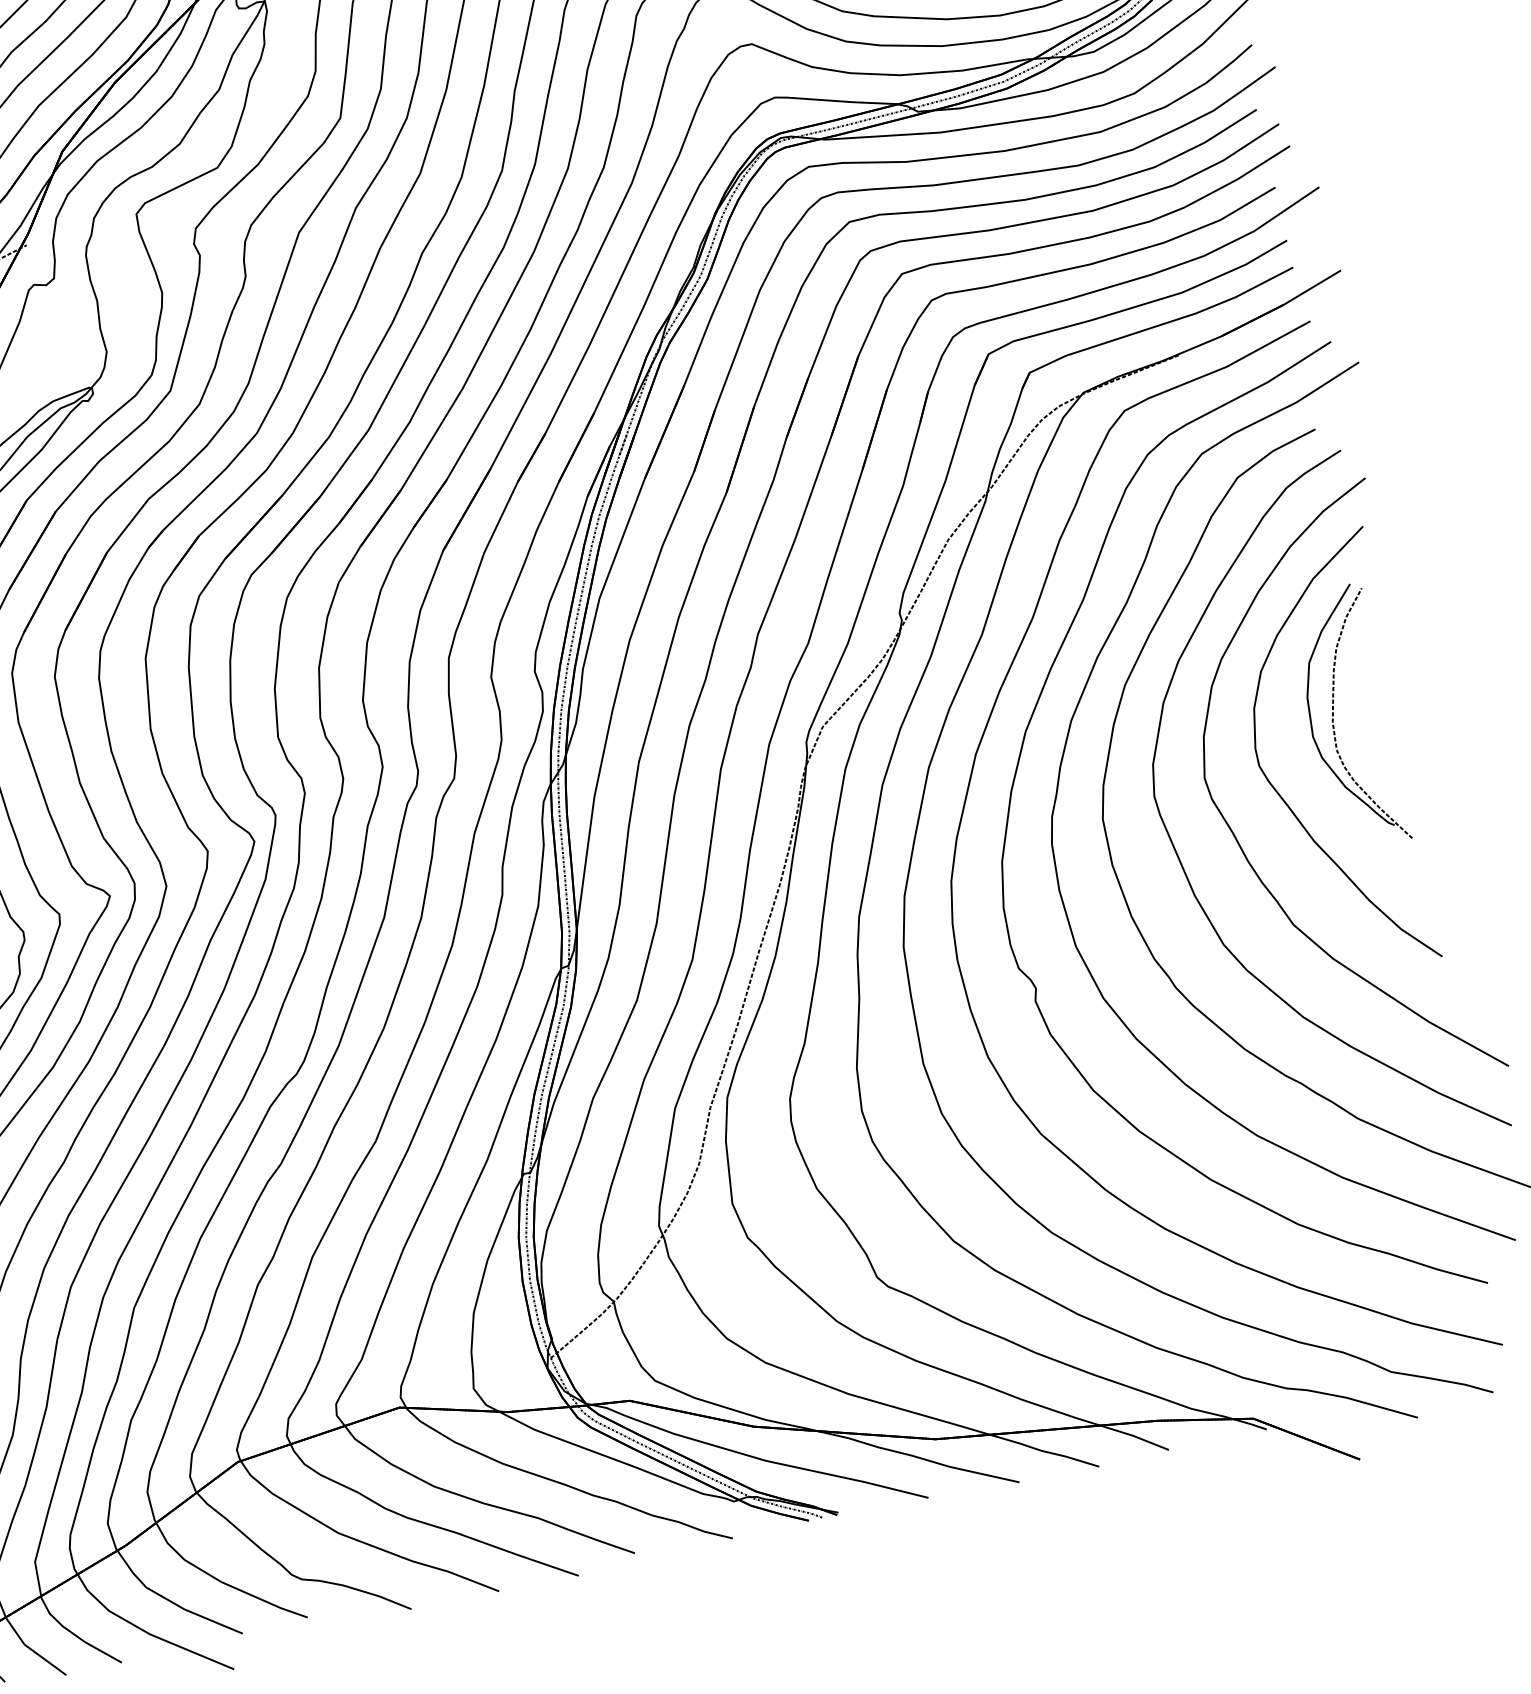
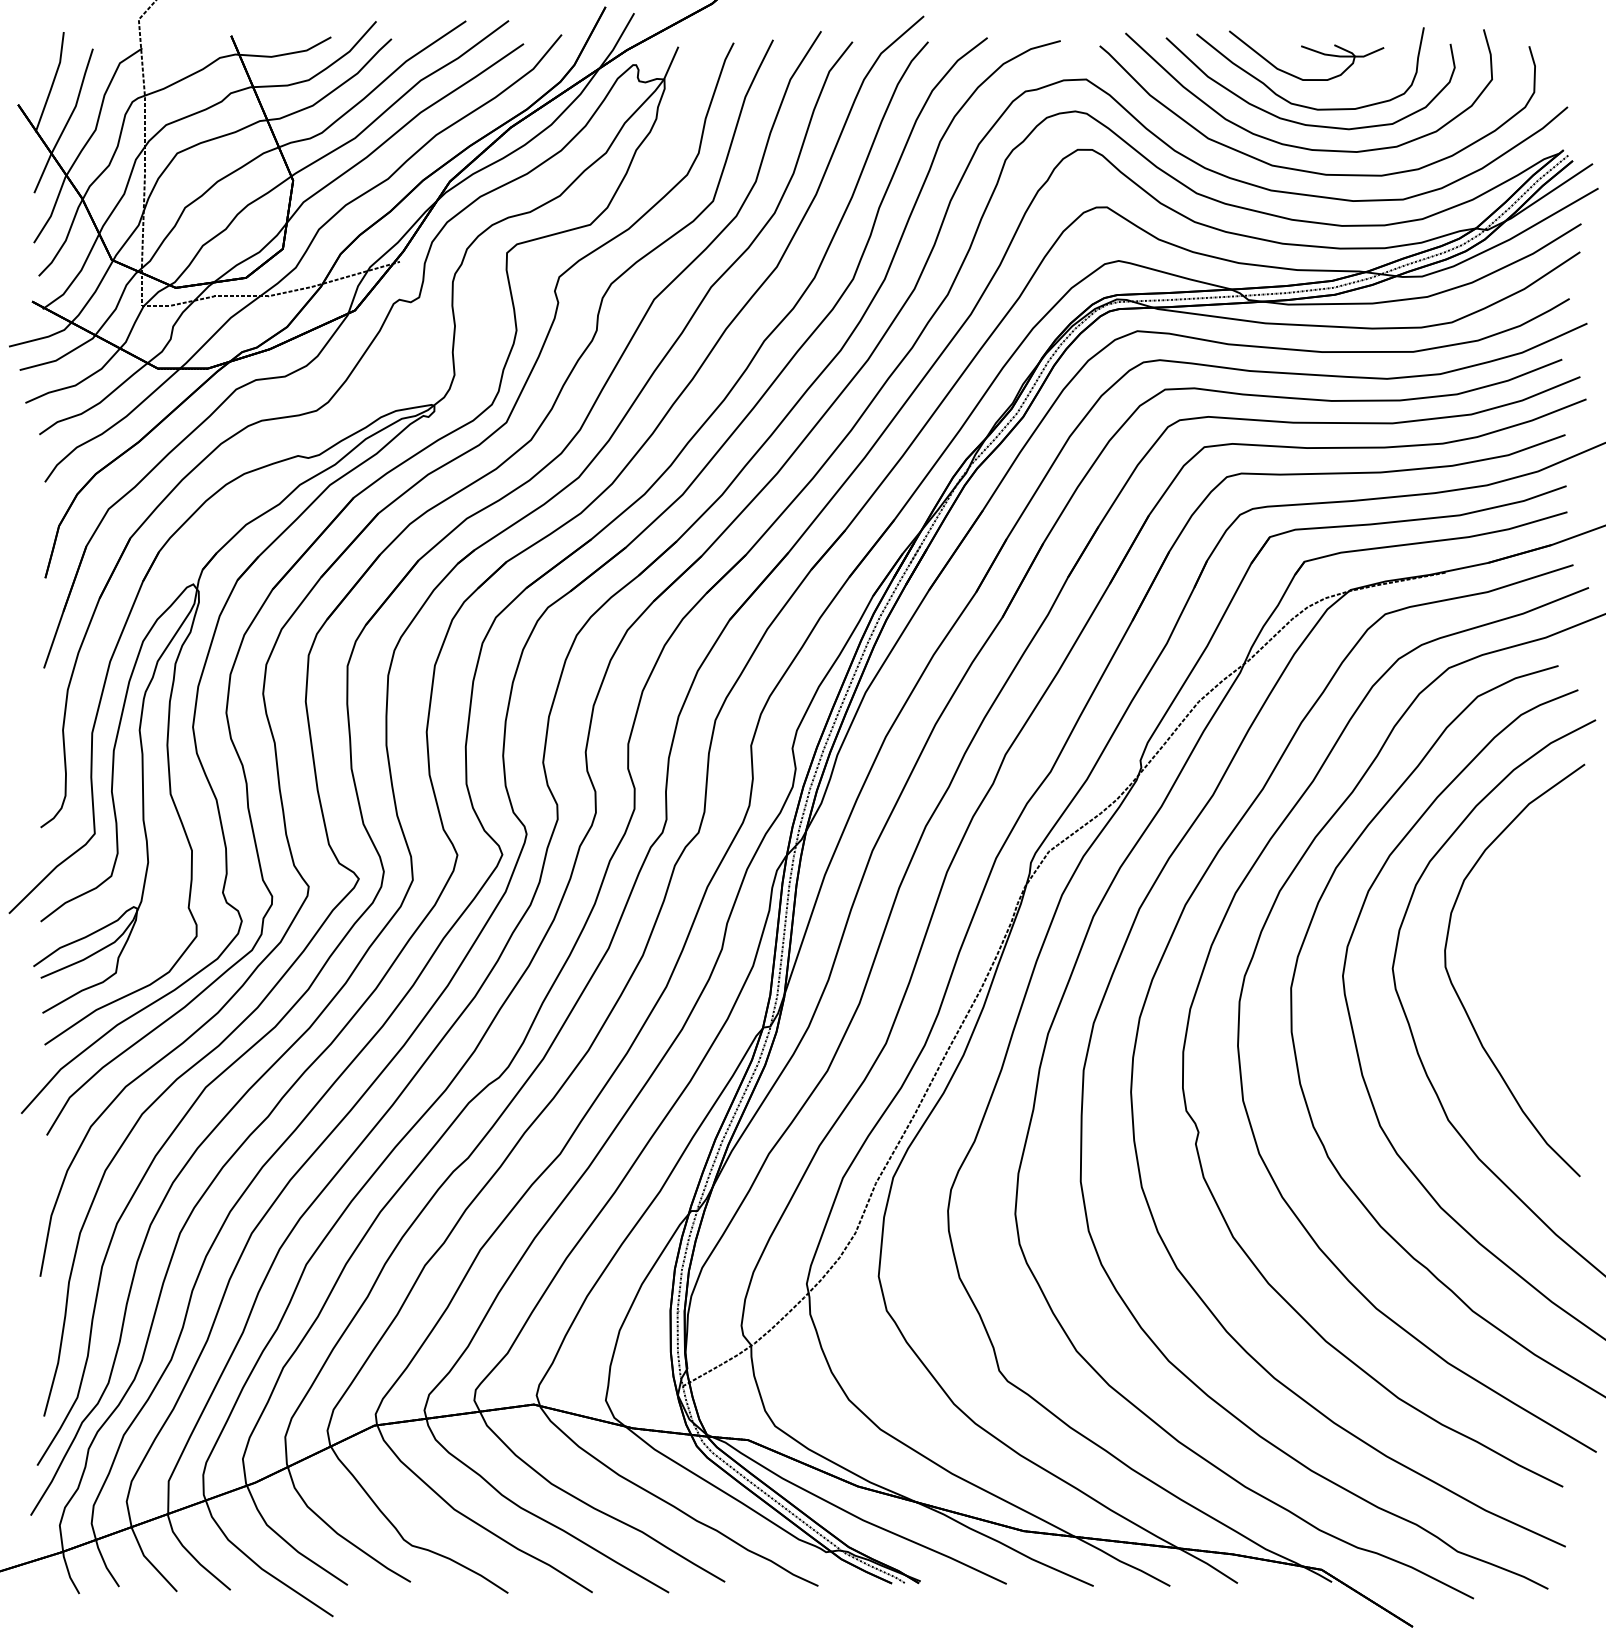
part: (1333, 716) -> (1523, 934), removed

